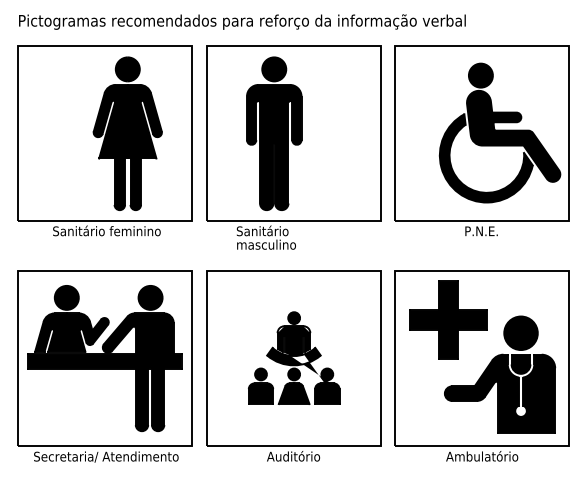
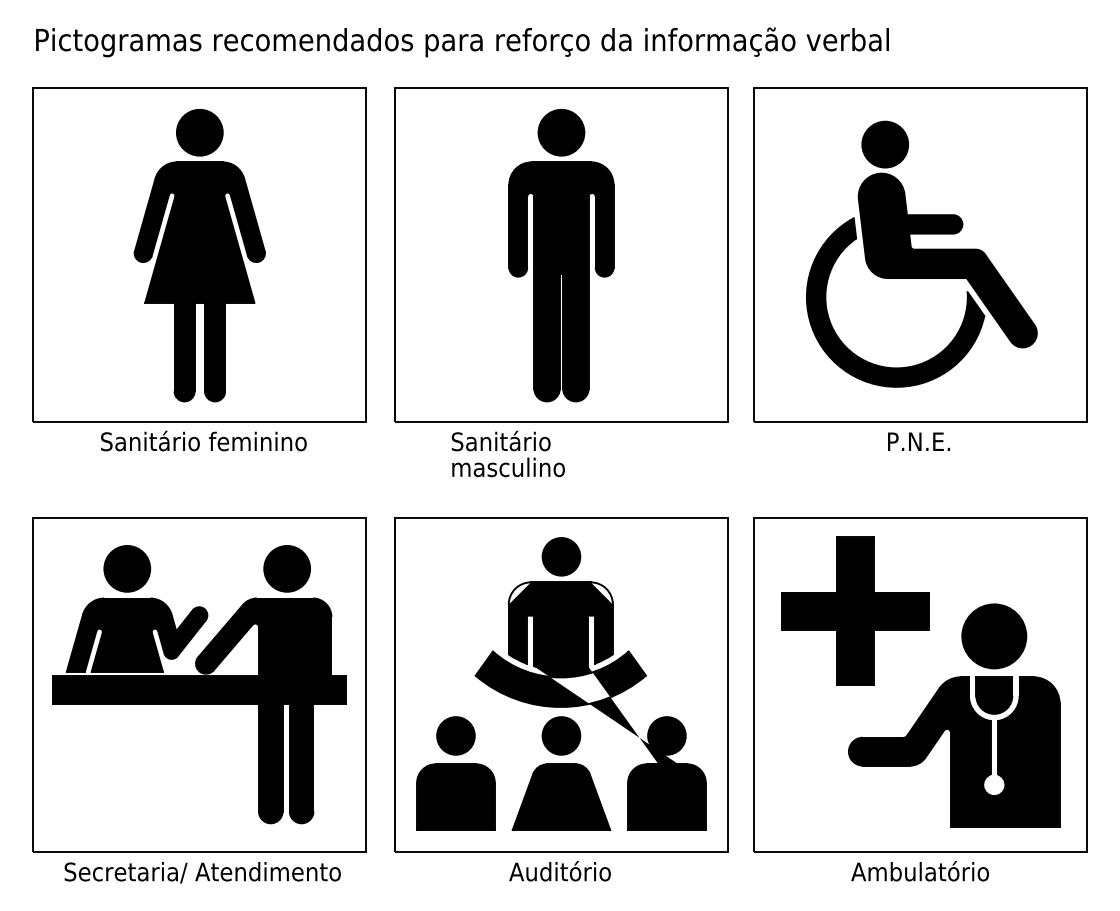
part: (499, 132) -> (920, 253), moved
part: (127, 133) -> (199, 255), moved
part: (274, 133) -> (561, 255), moved
part: (293, 357) -> (560, 682), size x1.67

